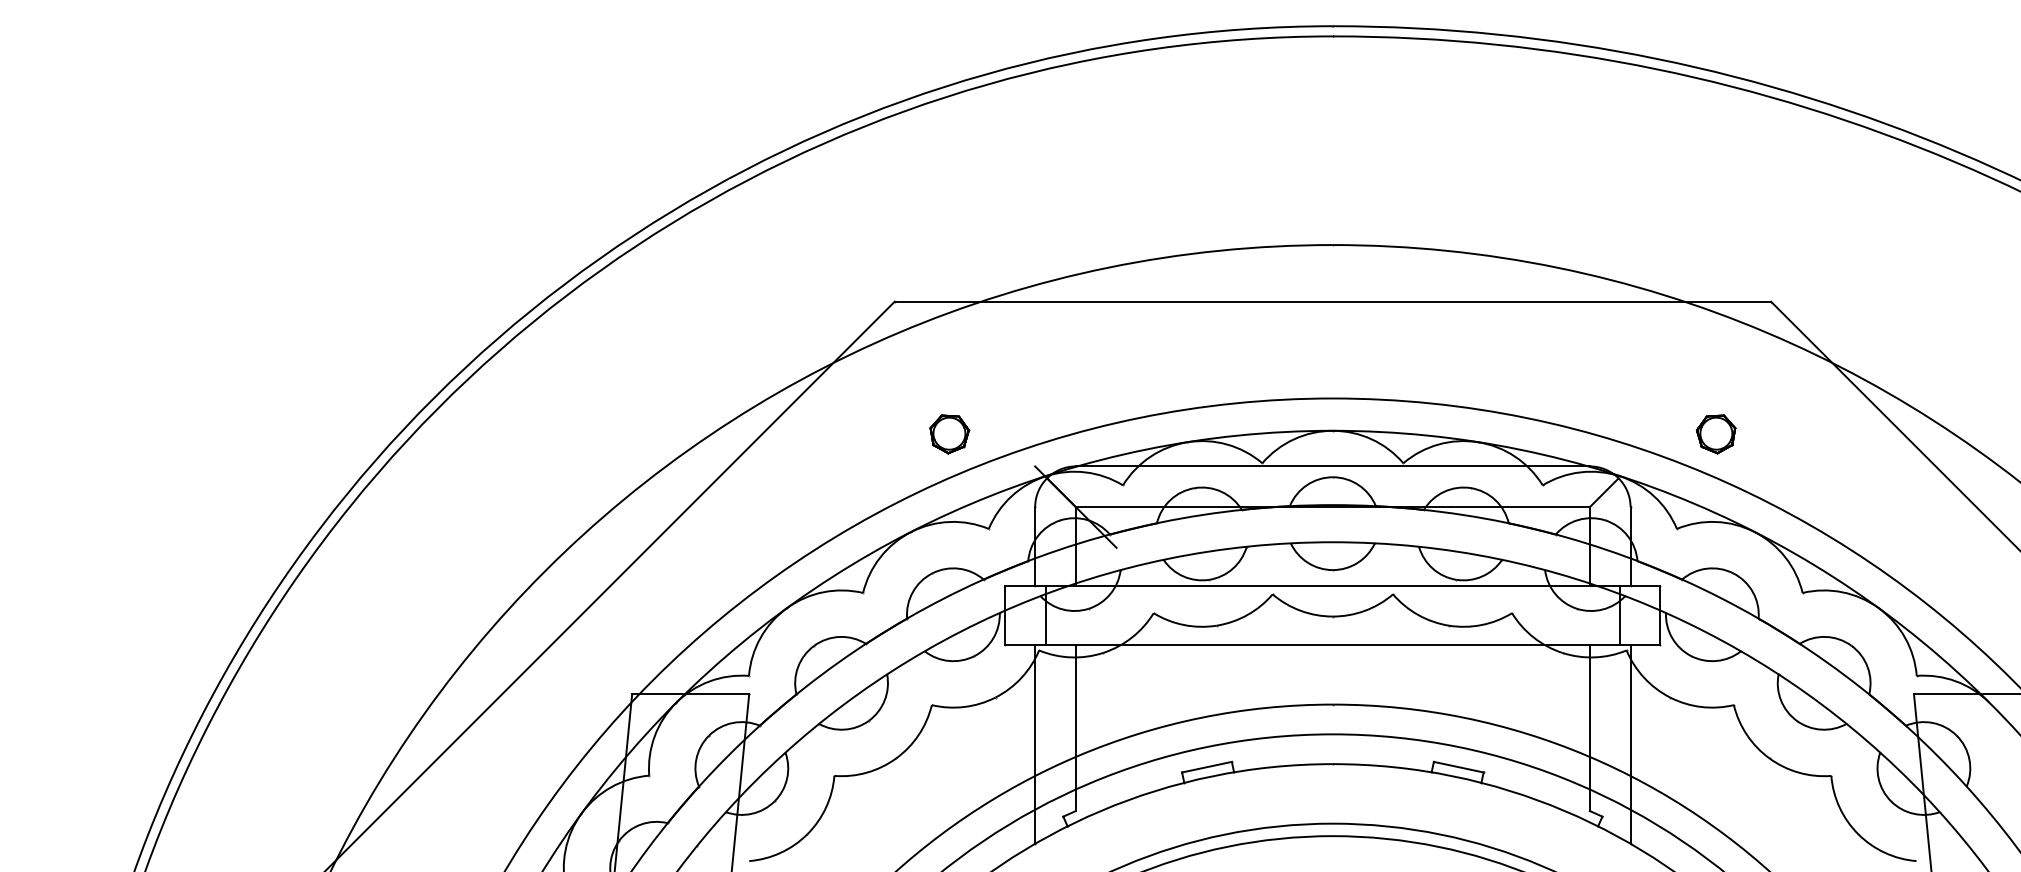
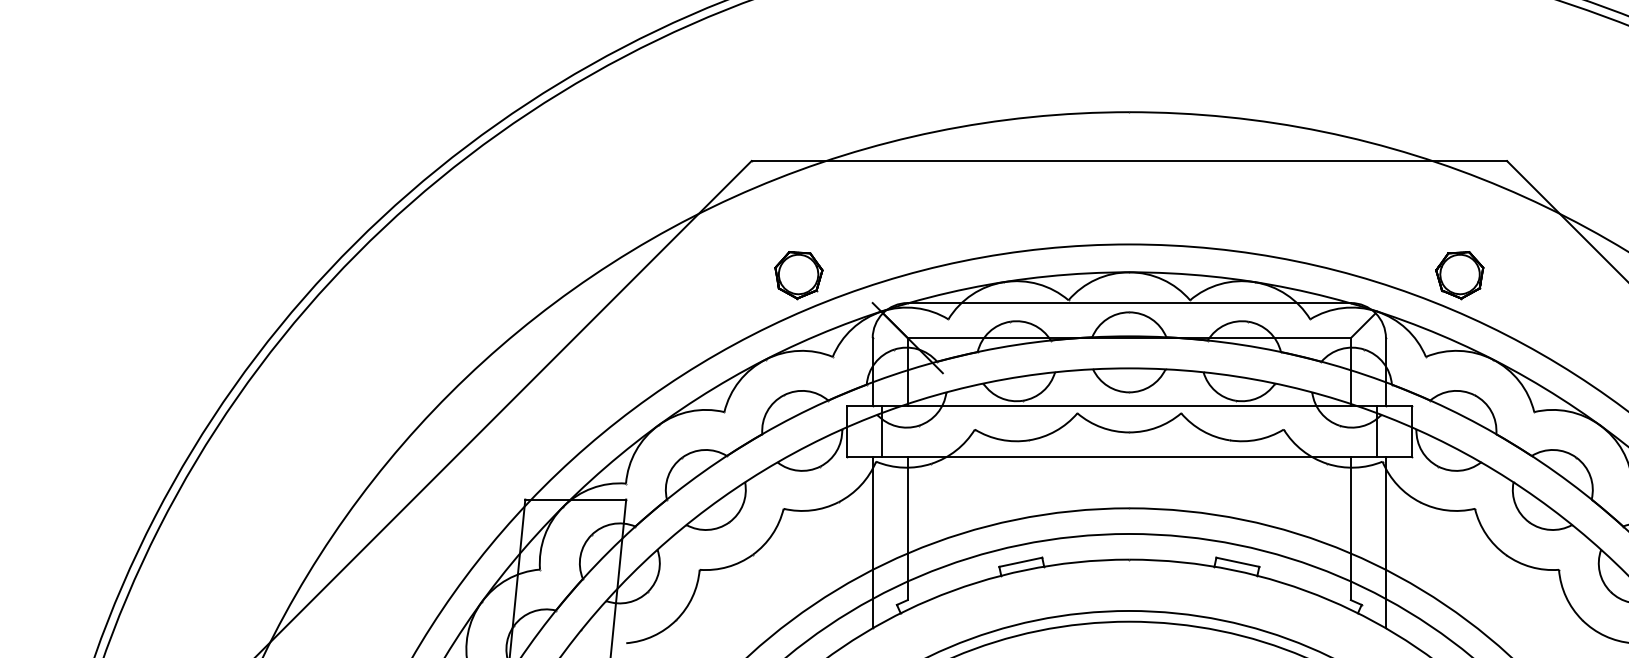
part: (949, 434) -> (798, 275), size x1.43
part: (1715, 434) -> (1459, 275), size x1.43

